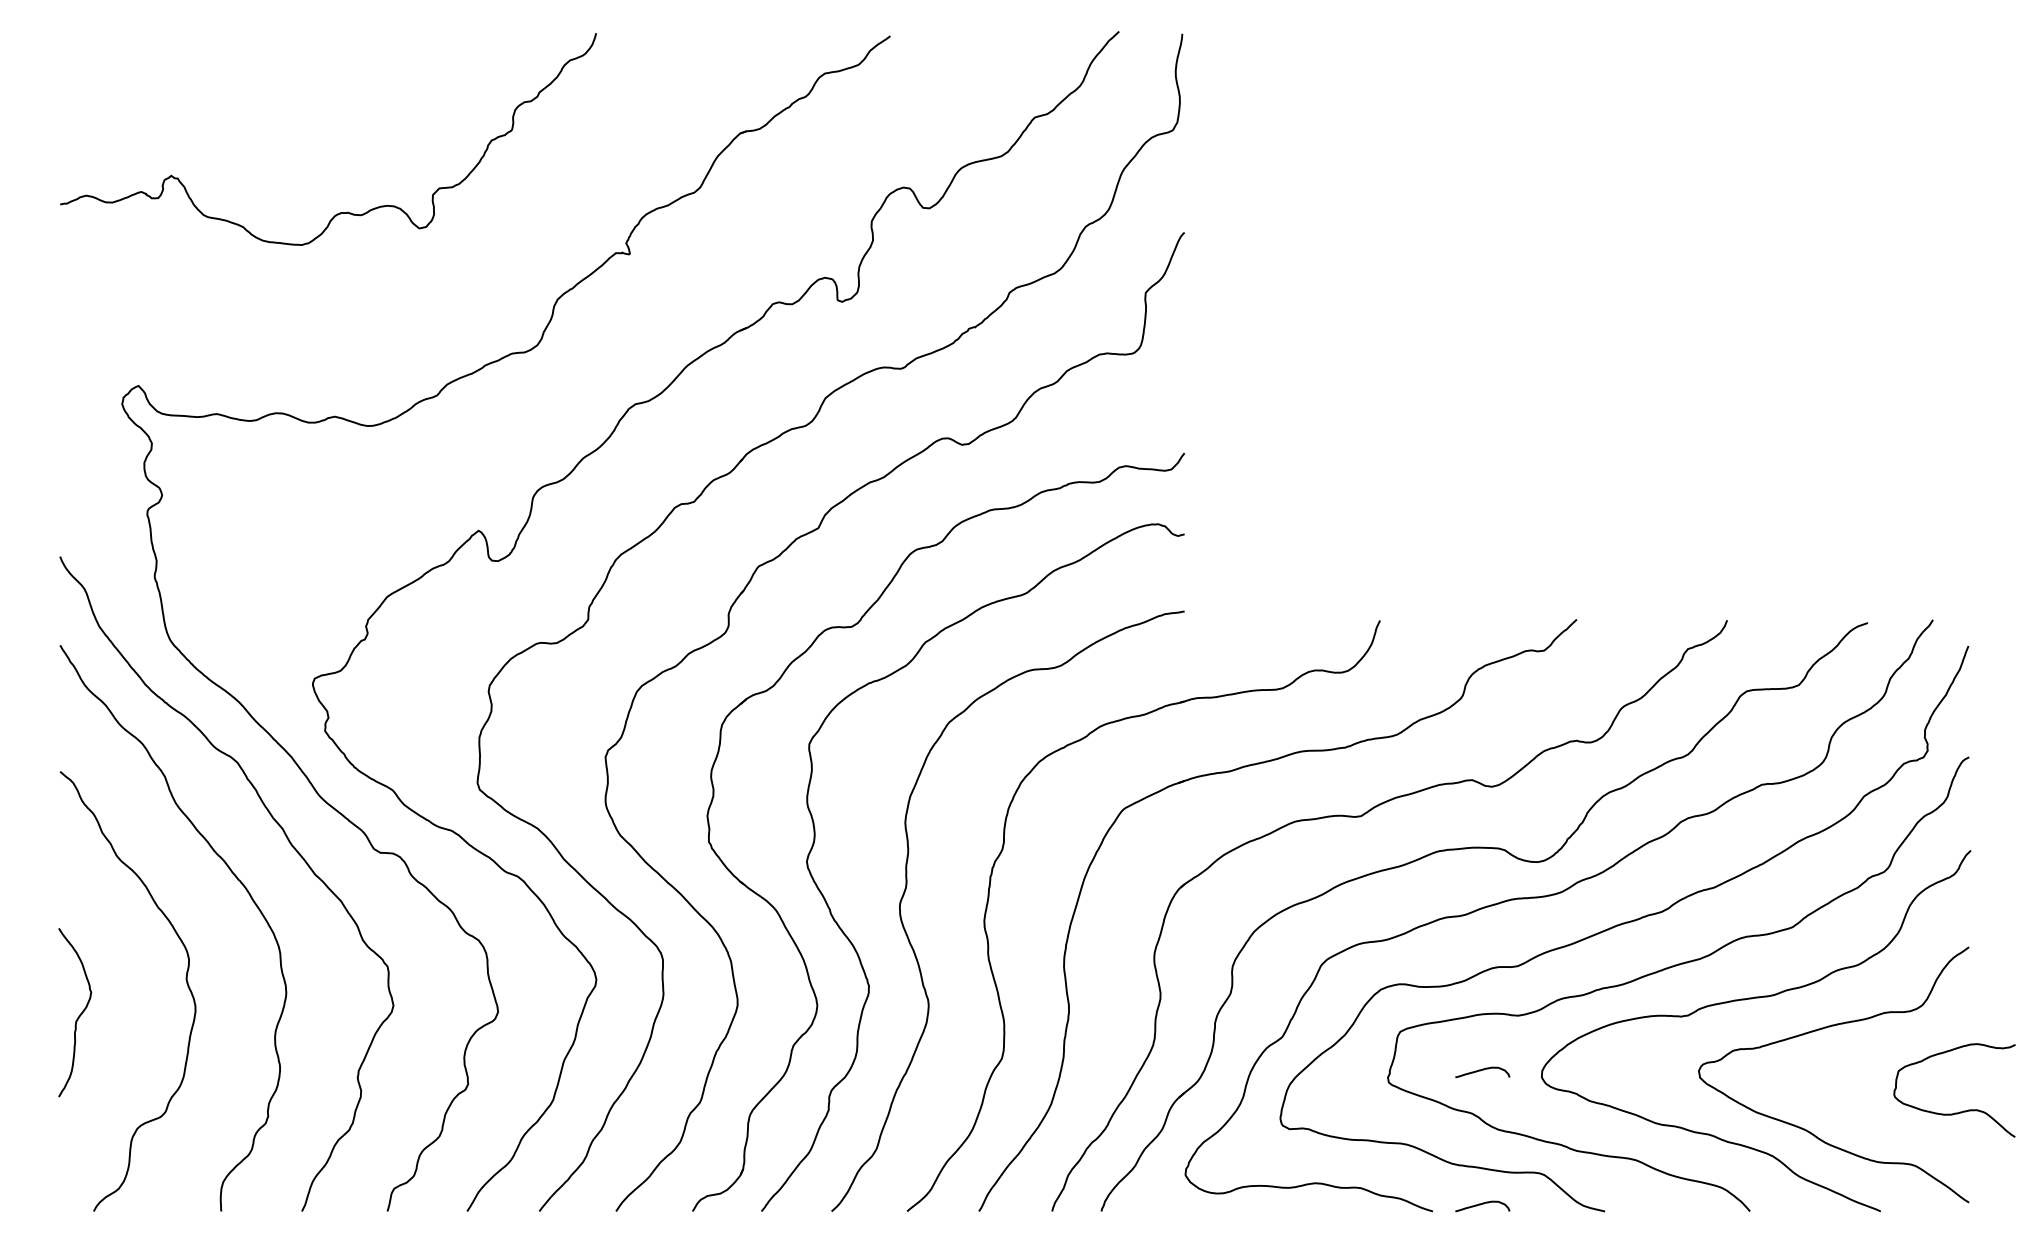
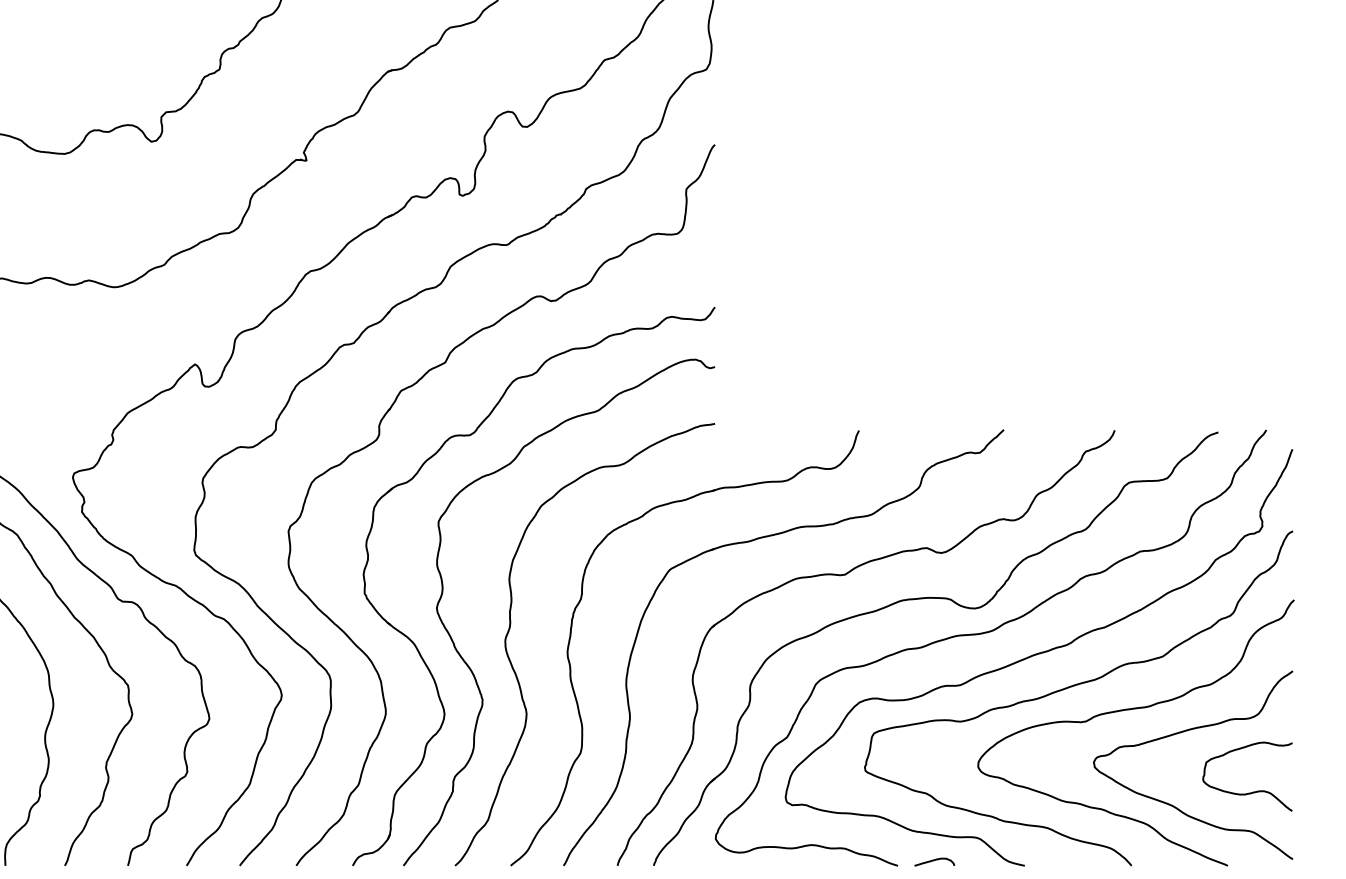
curve: (1482, 1070) -> (934, 761), removed
curve: (1959, 1111) -> (1251, 792), moved

